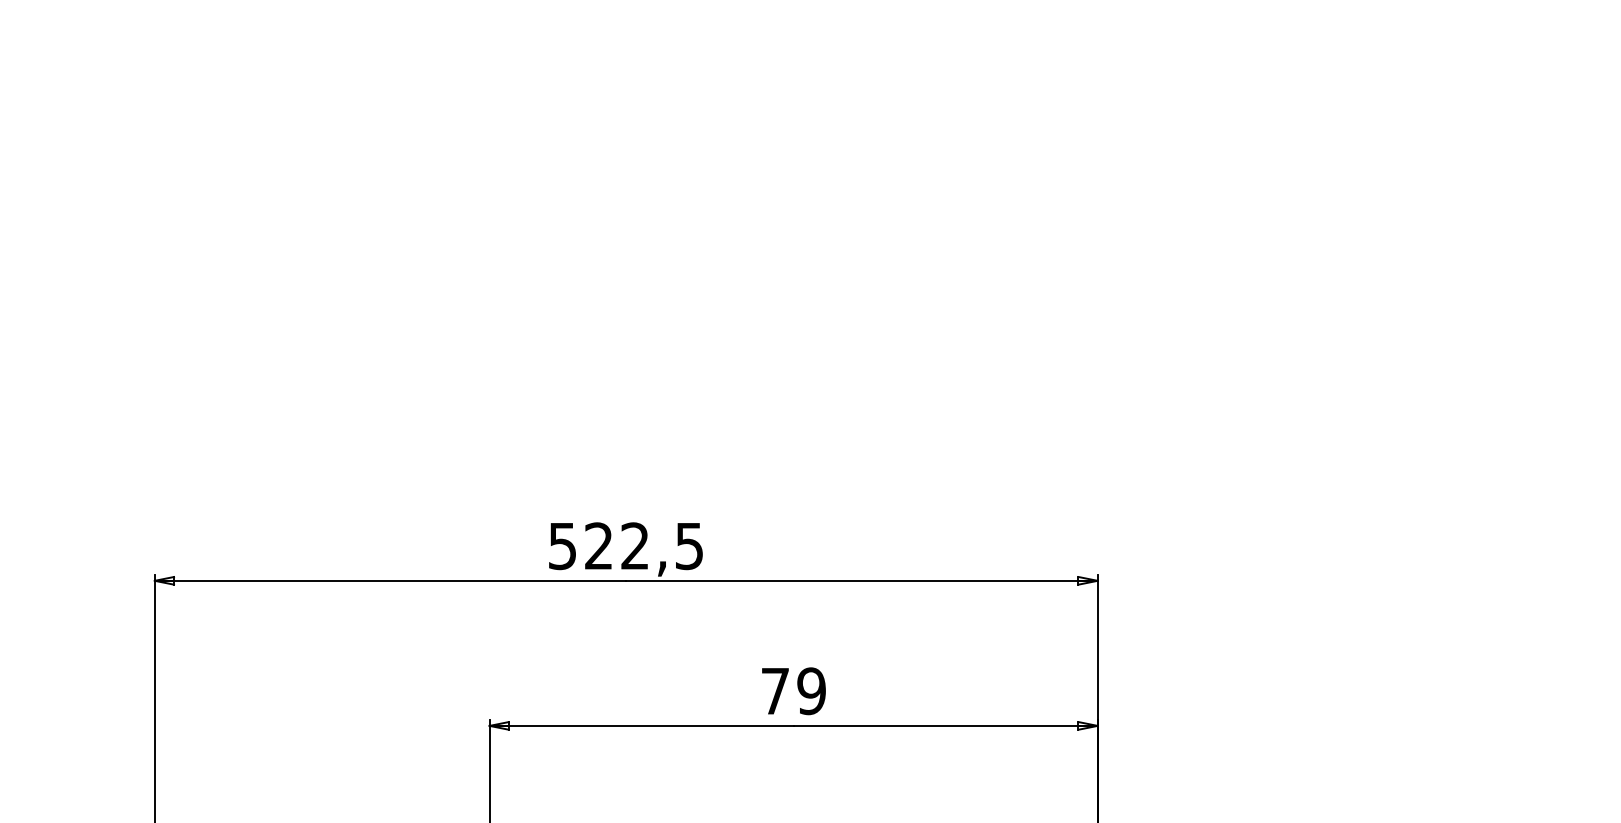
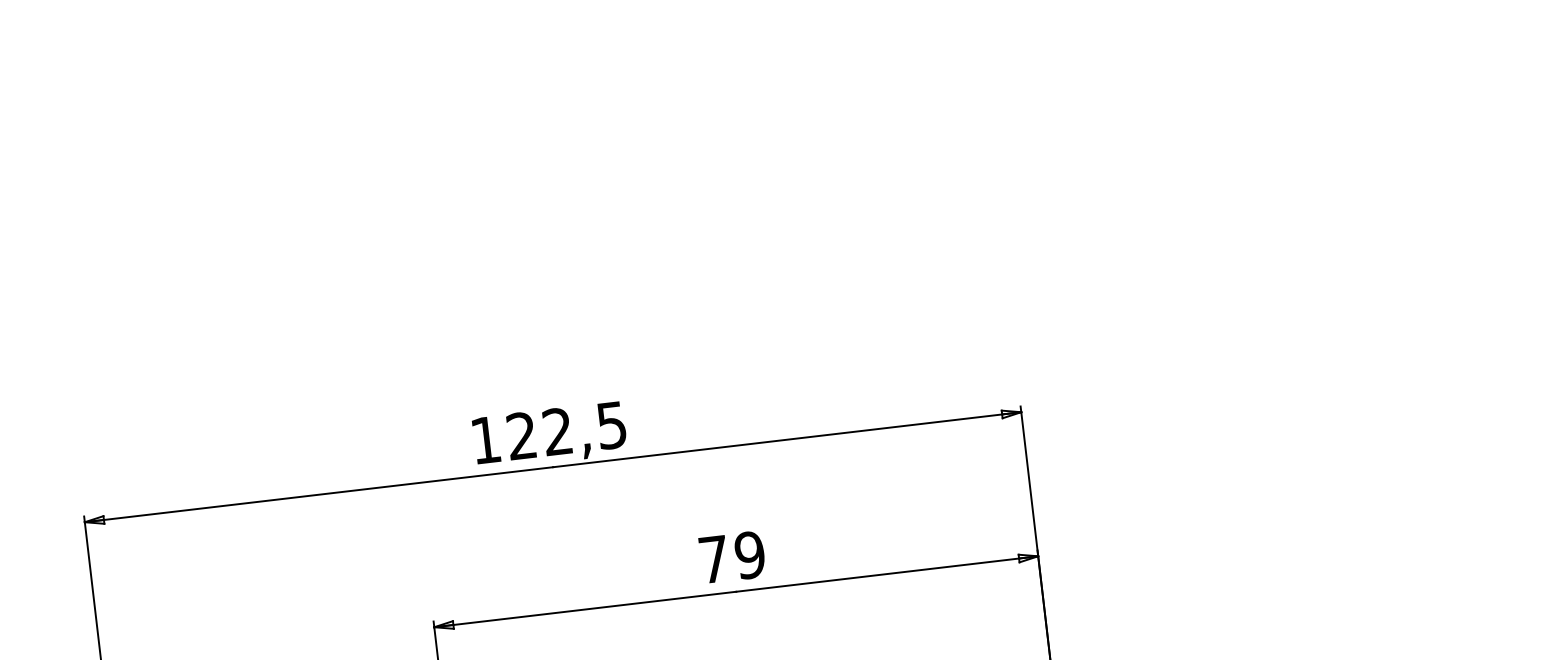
text: (562, 546) -> (485, 440), 522,5 -> 122,5

